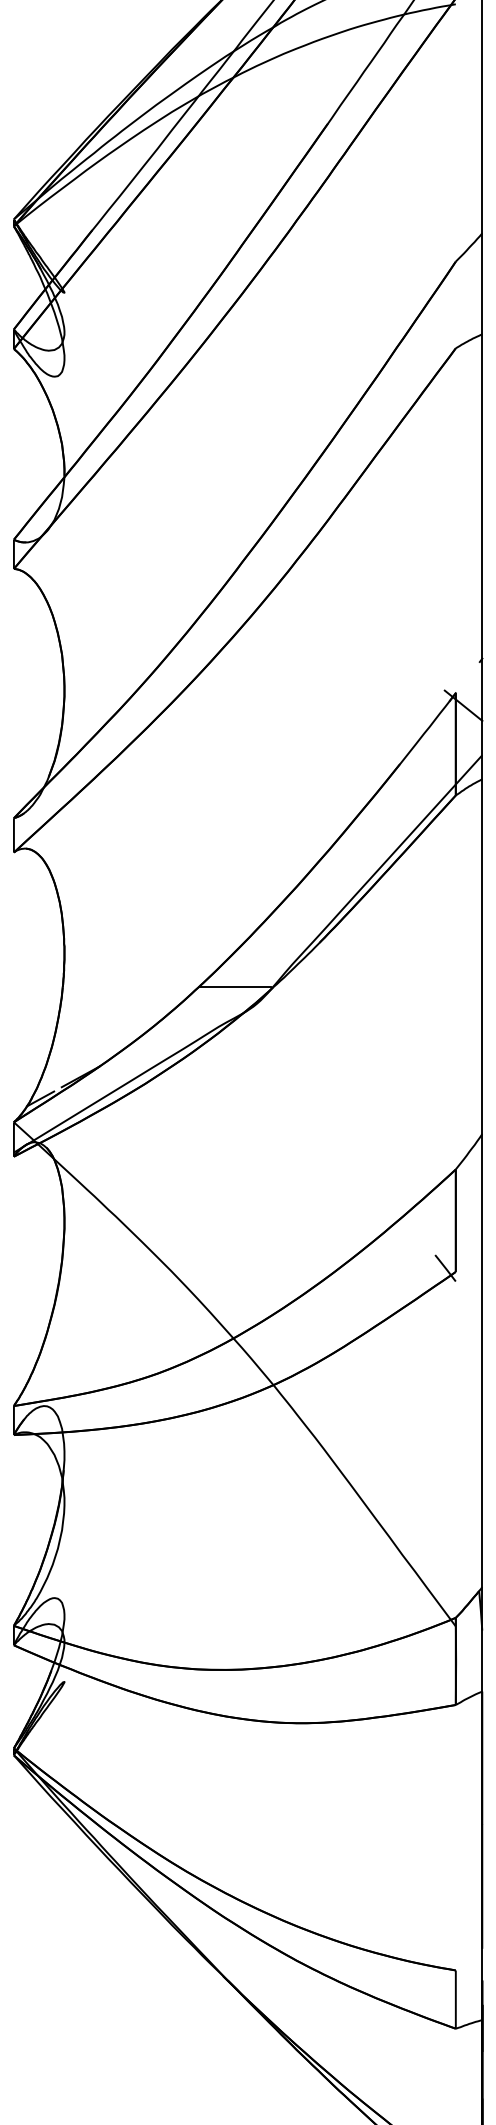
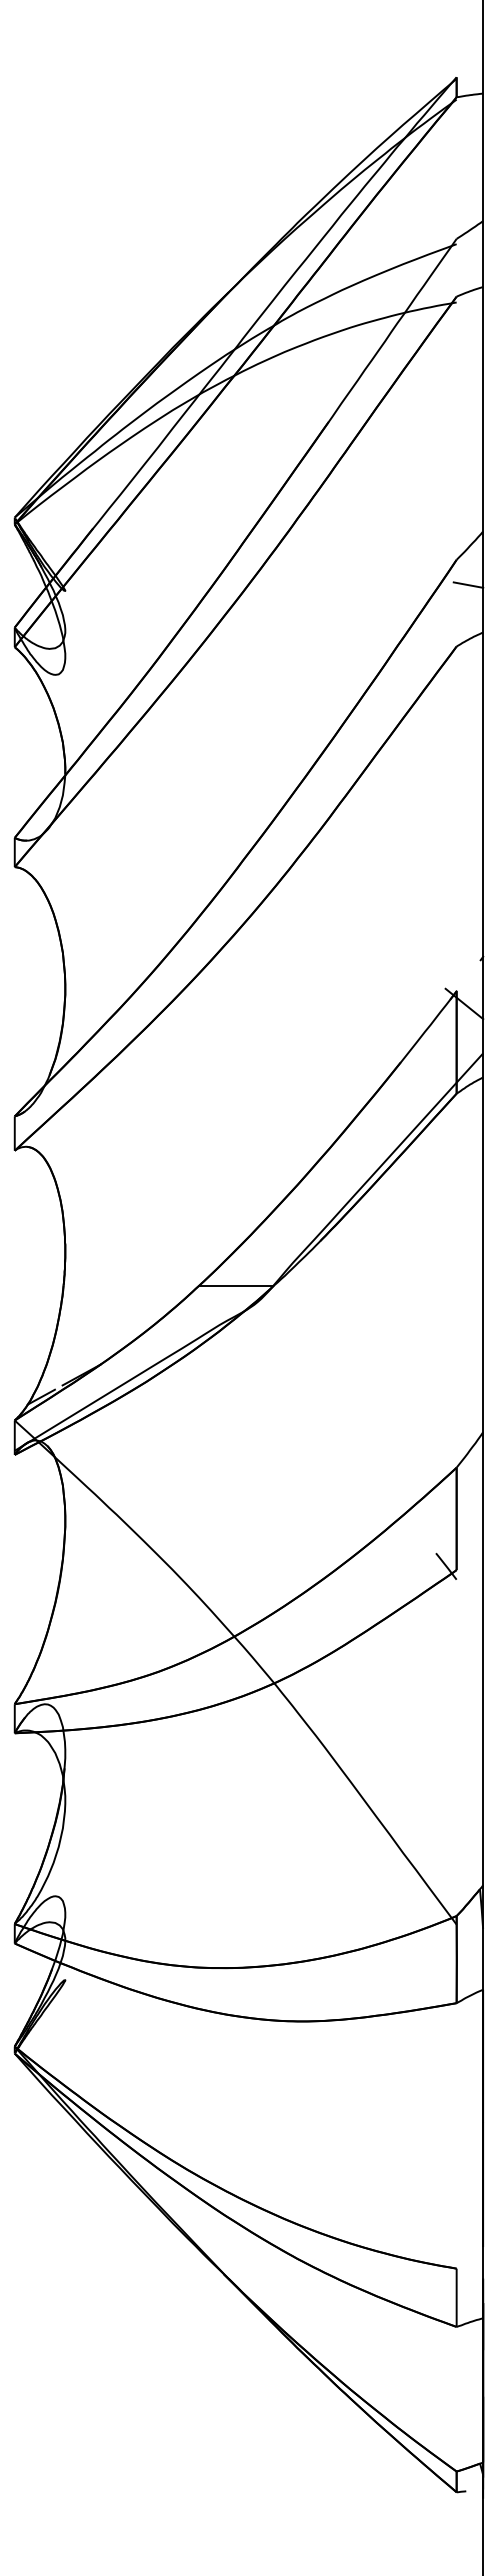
line: (467, 286) -> (468, 584), added

